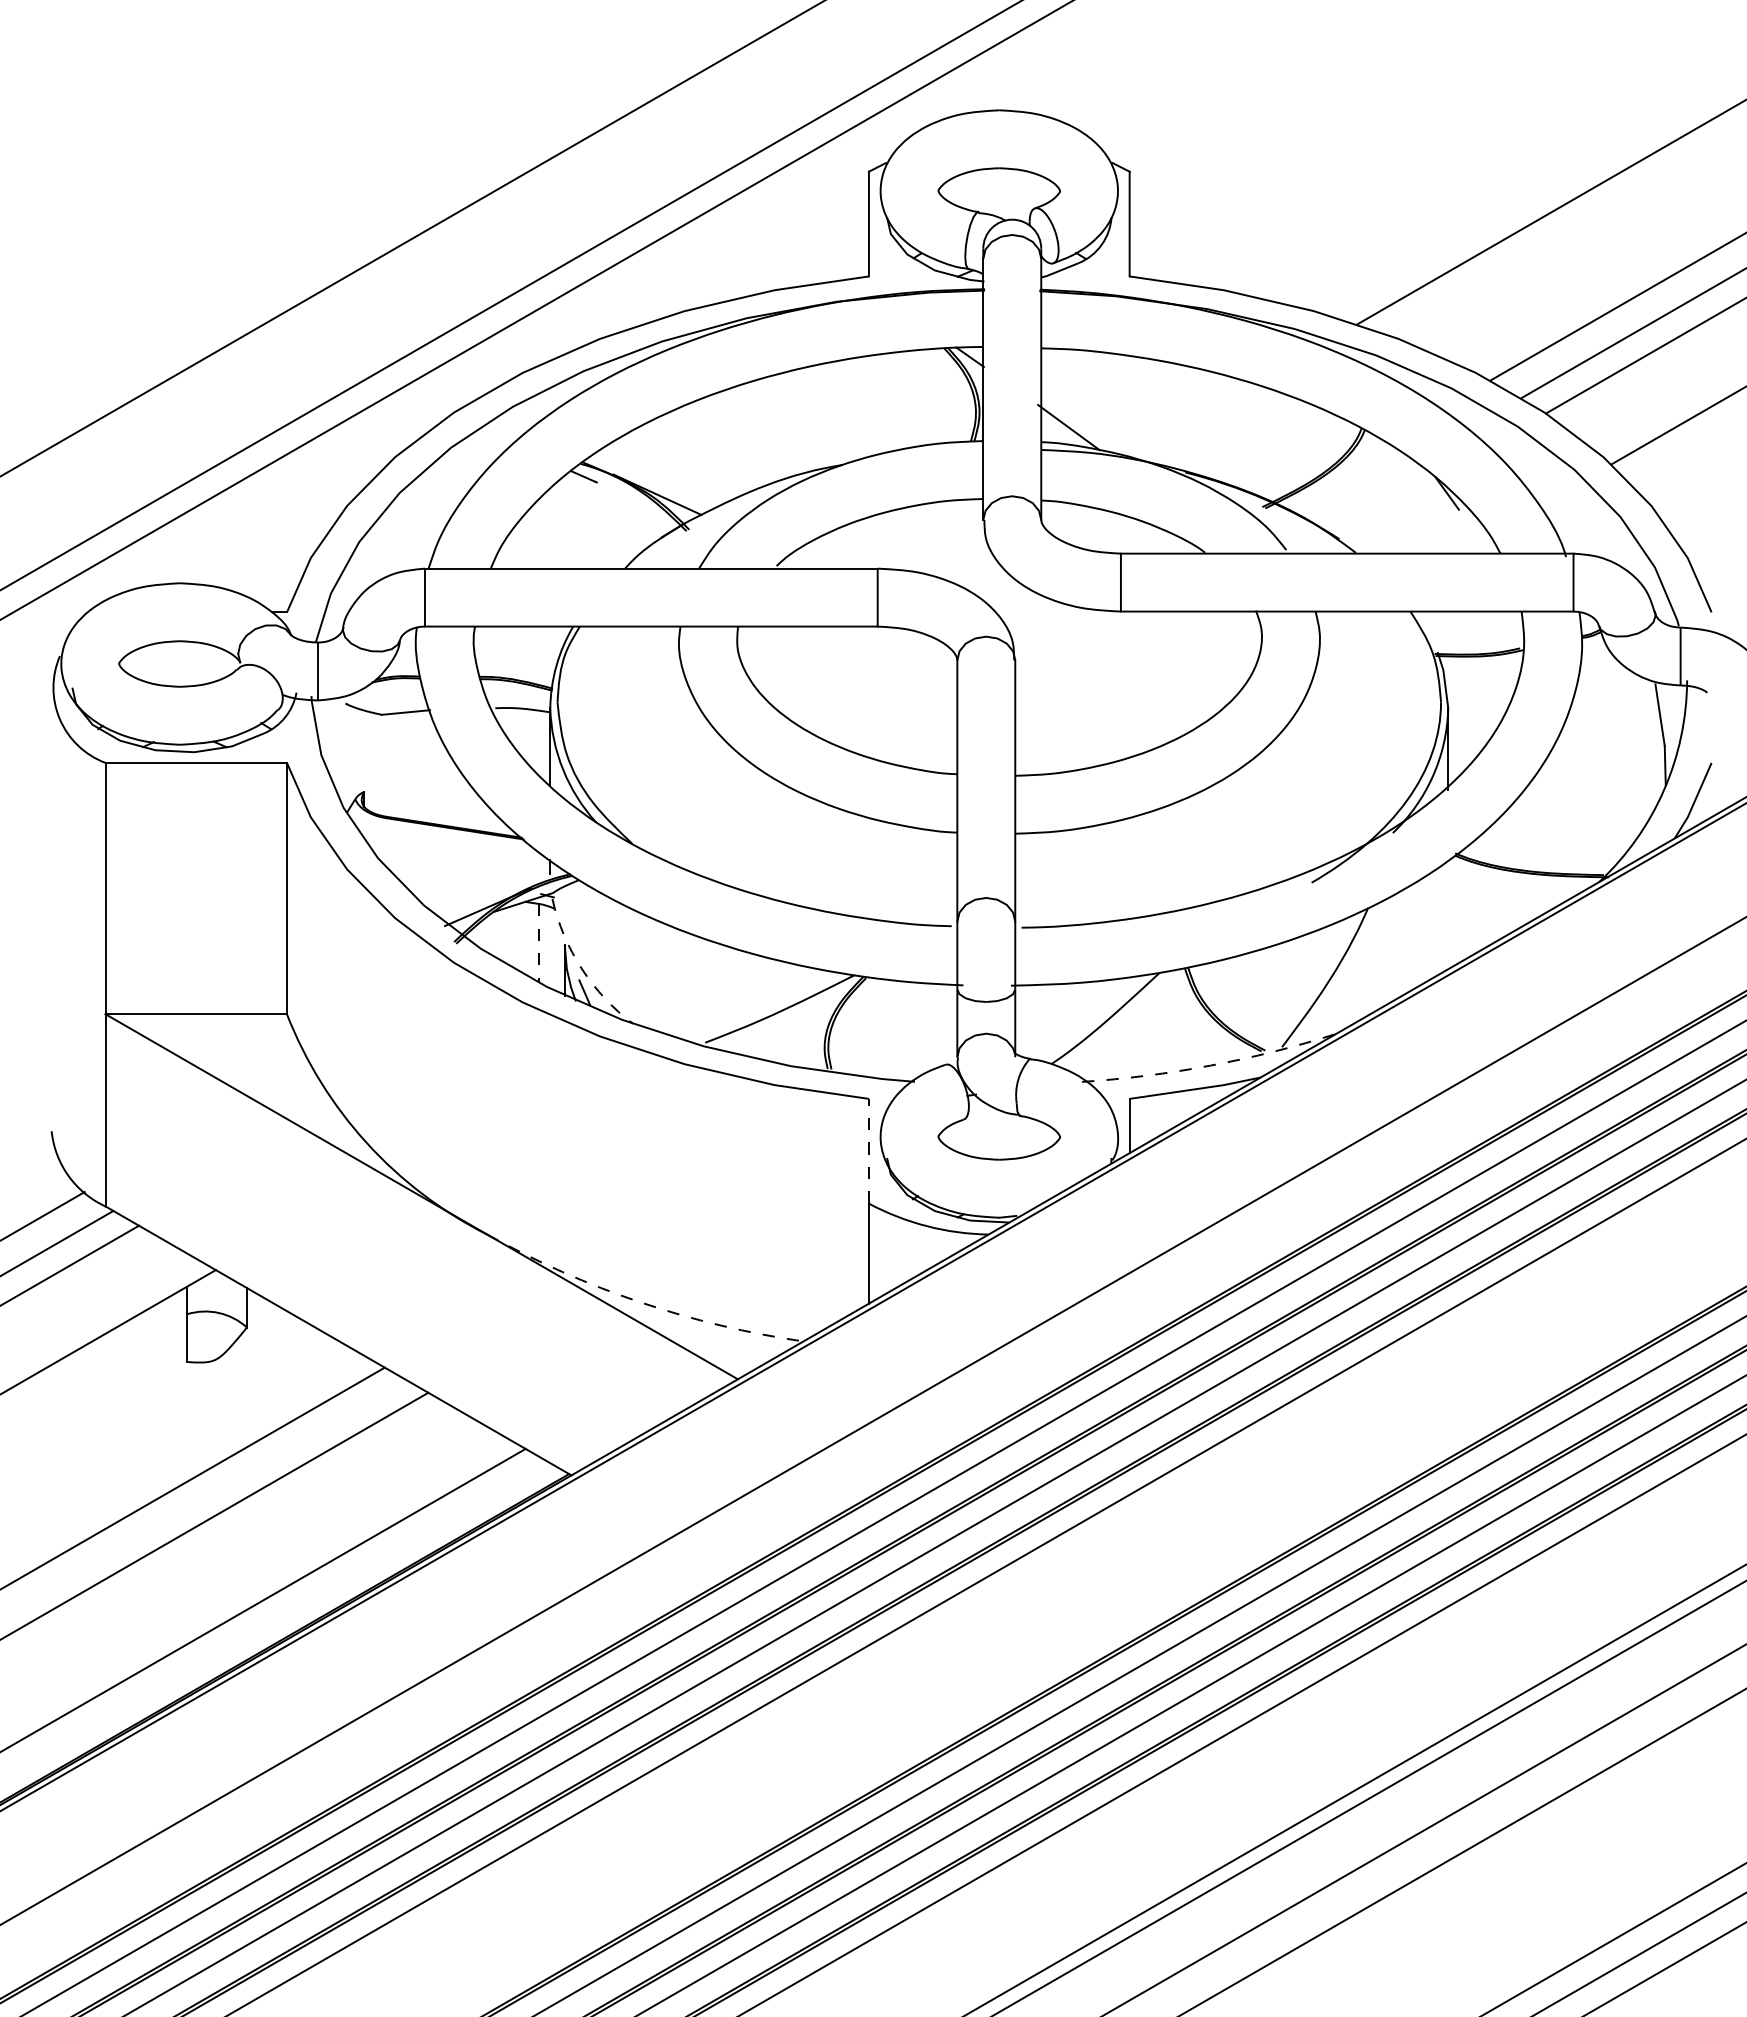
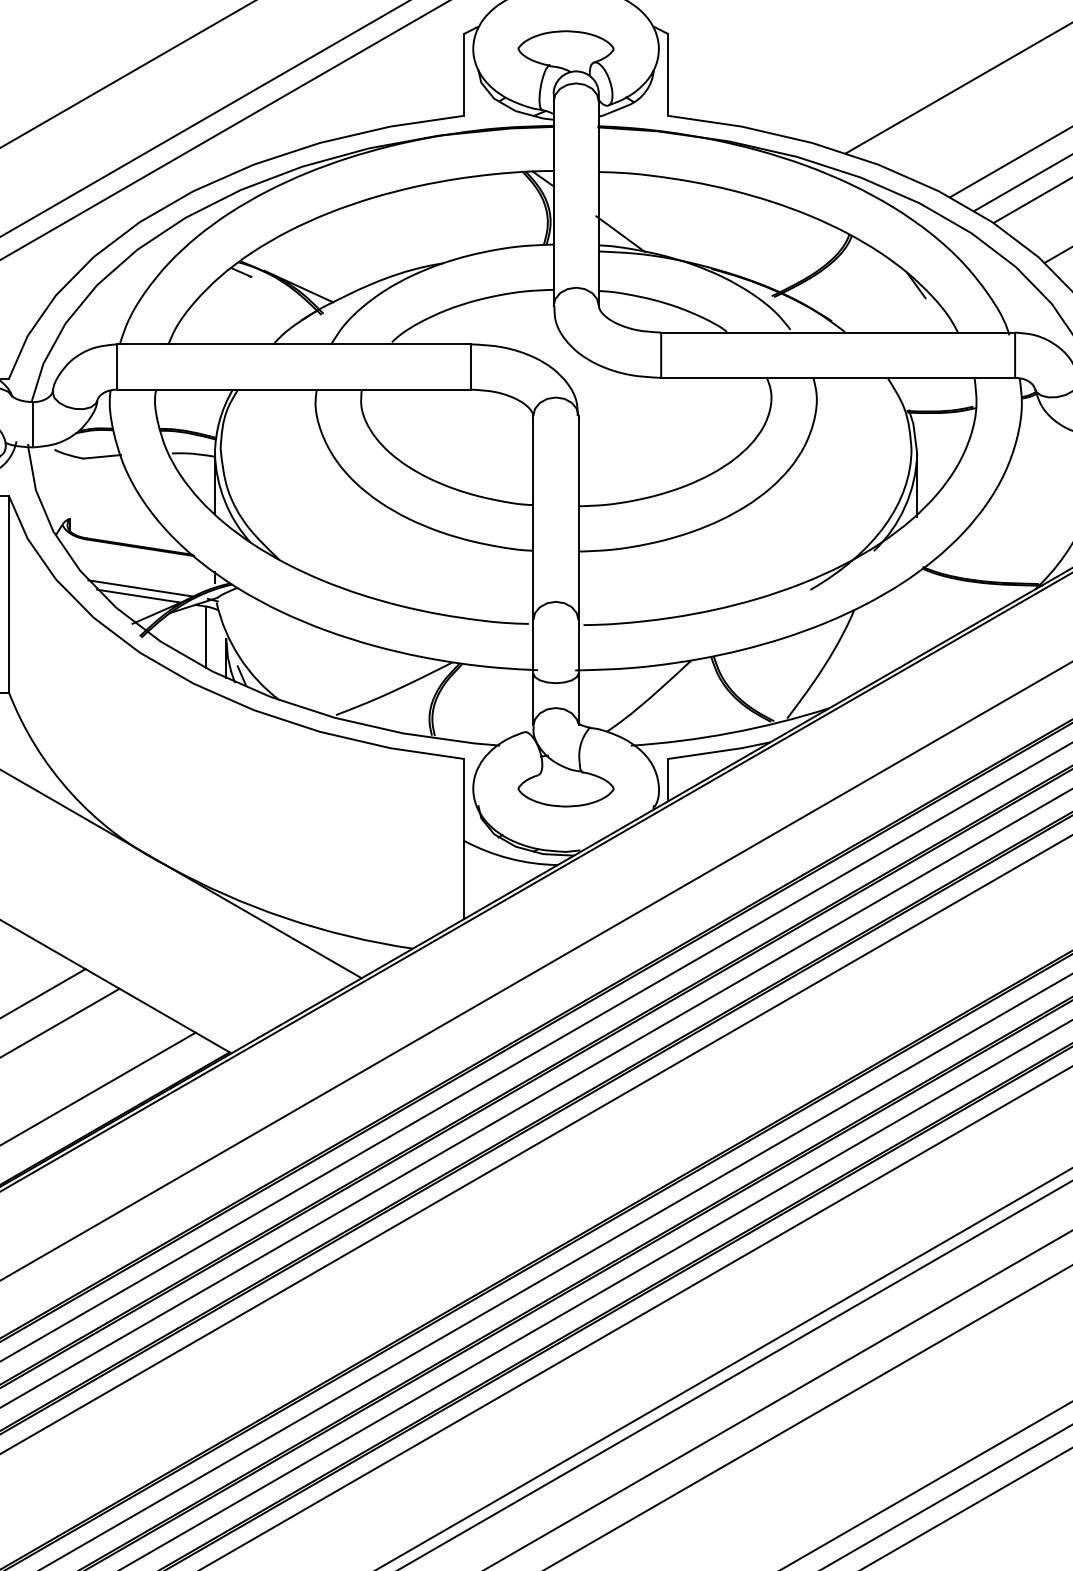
line: (456, 880) -> (141, 588), added
line: (452, 890) -> (138, 596), added
line: (539, 944) -> (206, 638), dashed -> solid
arc: (581, 968) -> (239, 657), dashed -> solid
arc: (1210, 1065) -> (731, 732), dashed -> solid
line: (868, 1150) -> (463, 799), dashed -> solid
arc: (640, 1302) -> (285, 918), dashed -> solid

